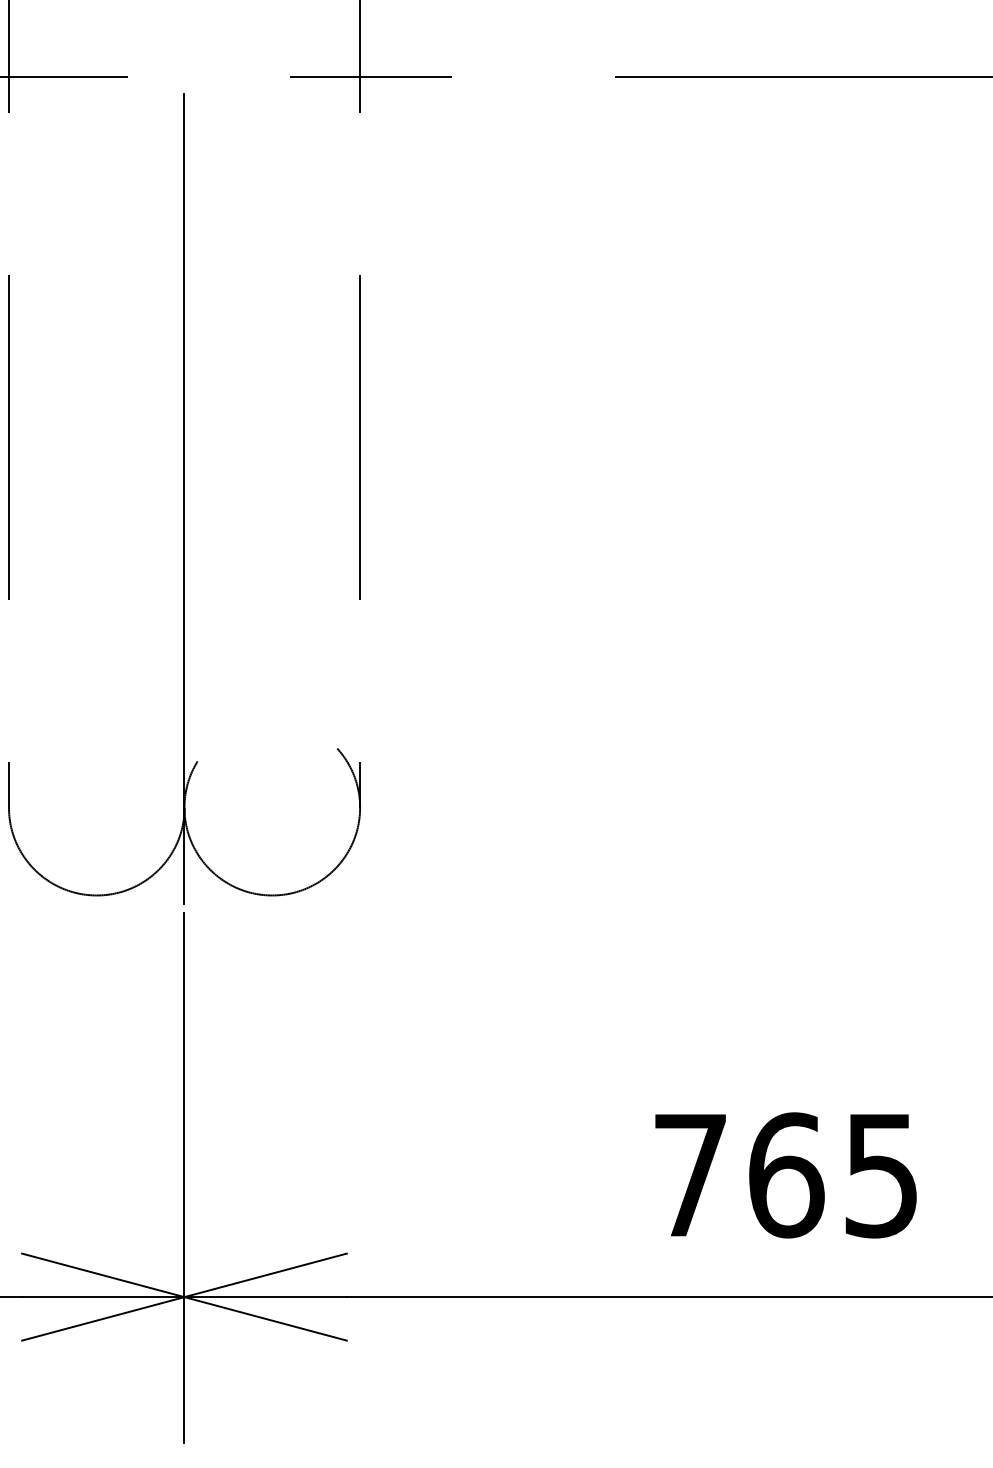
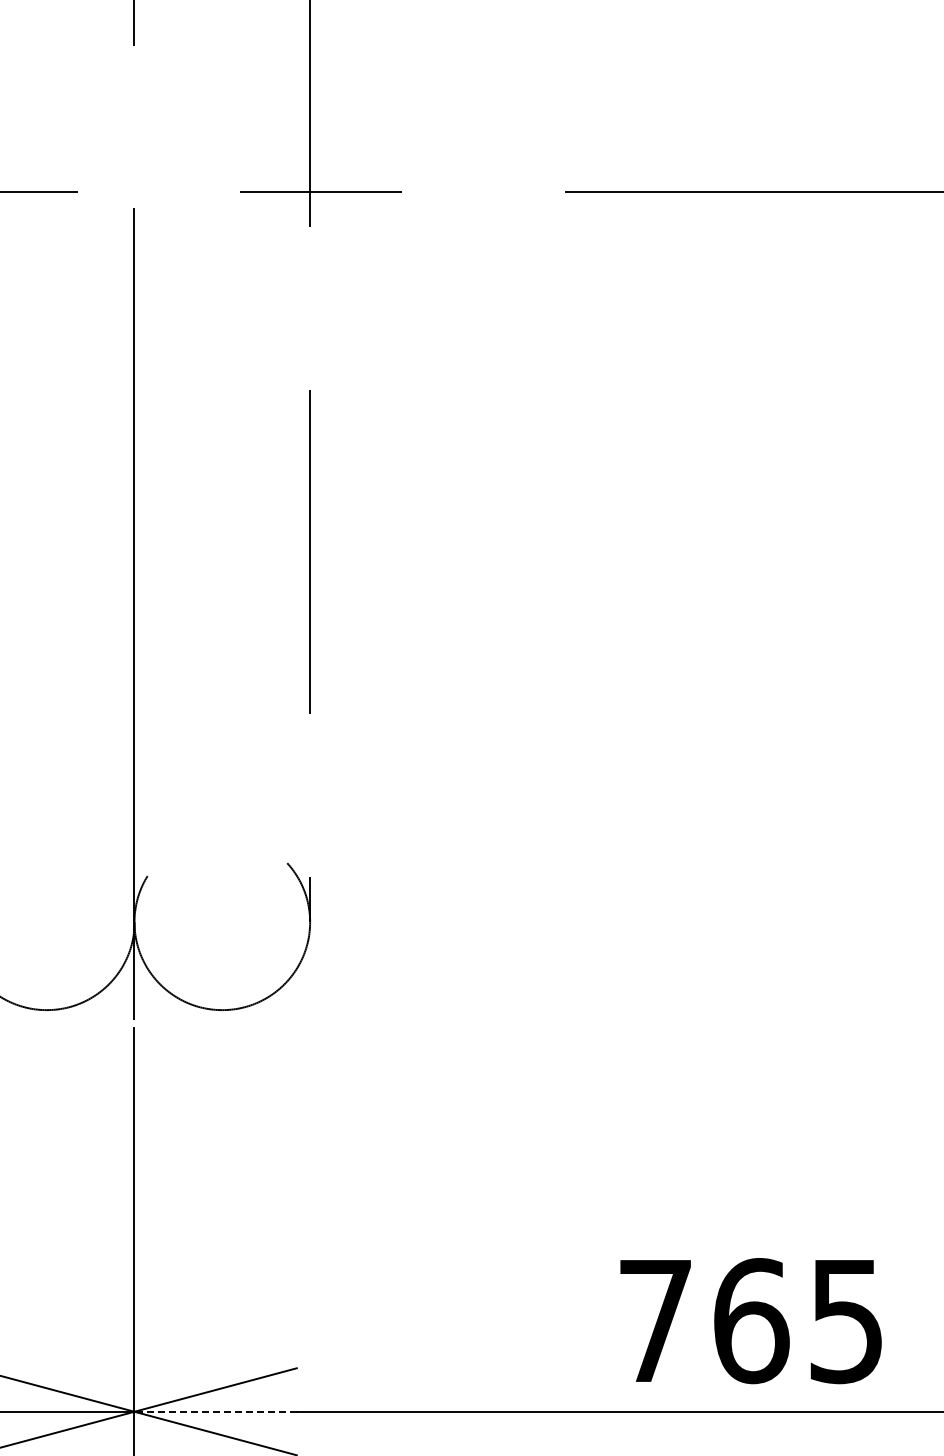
text: (785, 1175) -> (750, 1321), moved
line: (265, 1297) -> (215, 1412), solid -> dashed

